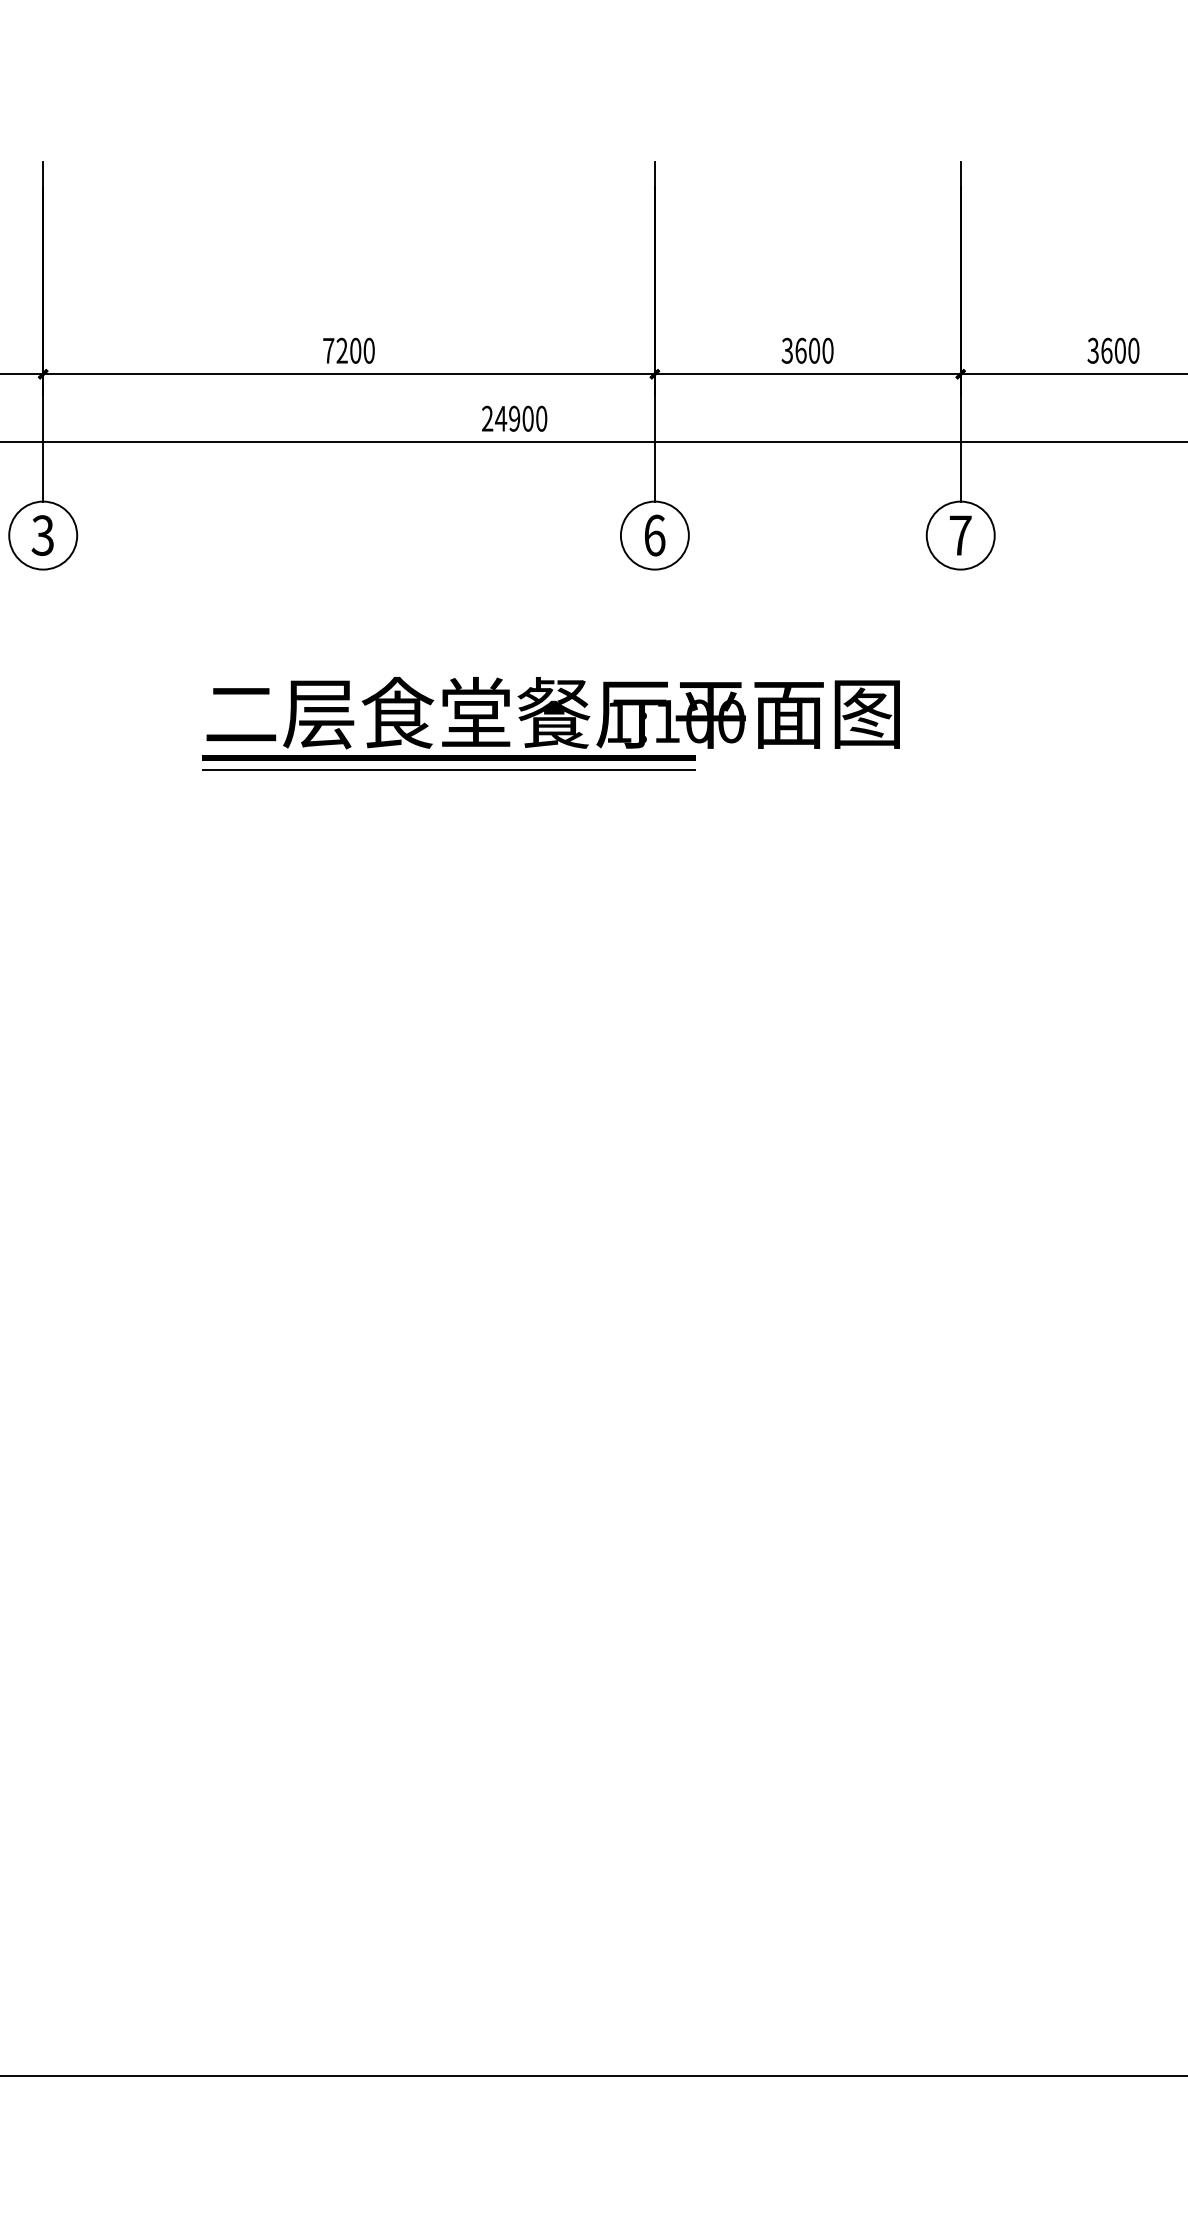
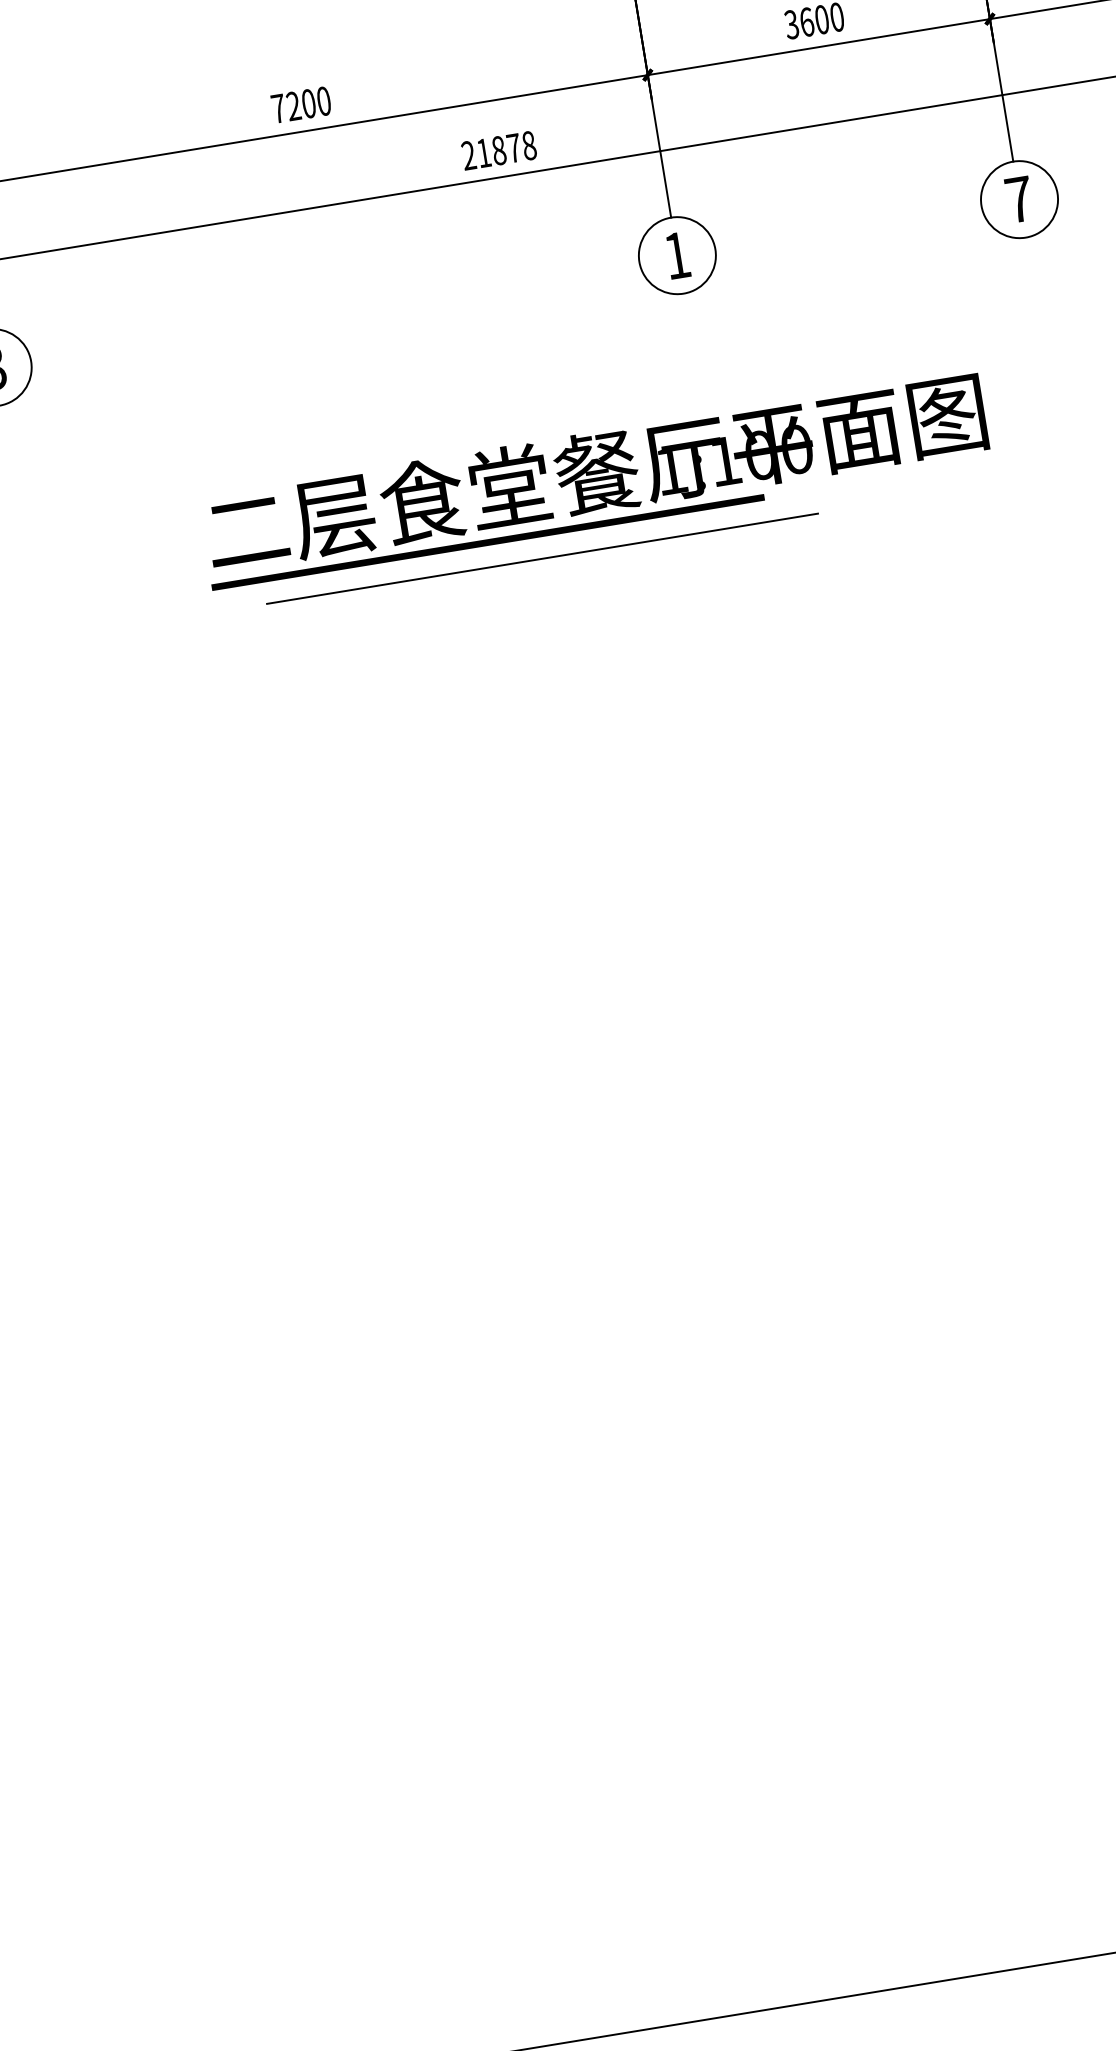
text: (521, 418) -> (506, 149), 24900 -> 21878
text: (655, 535) -> (678, 255), 6 -> 1
line: (448, 769) -> (541, 558), moved

